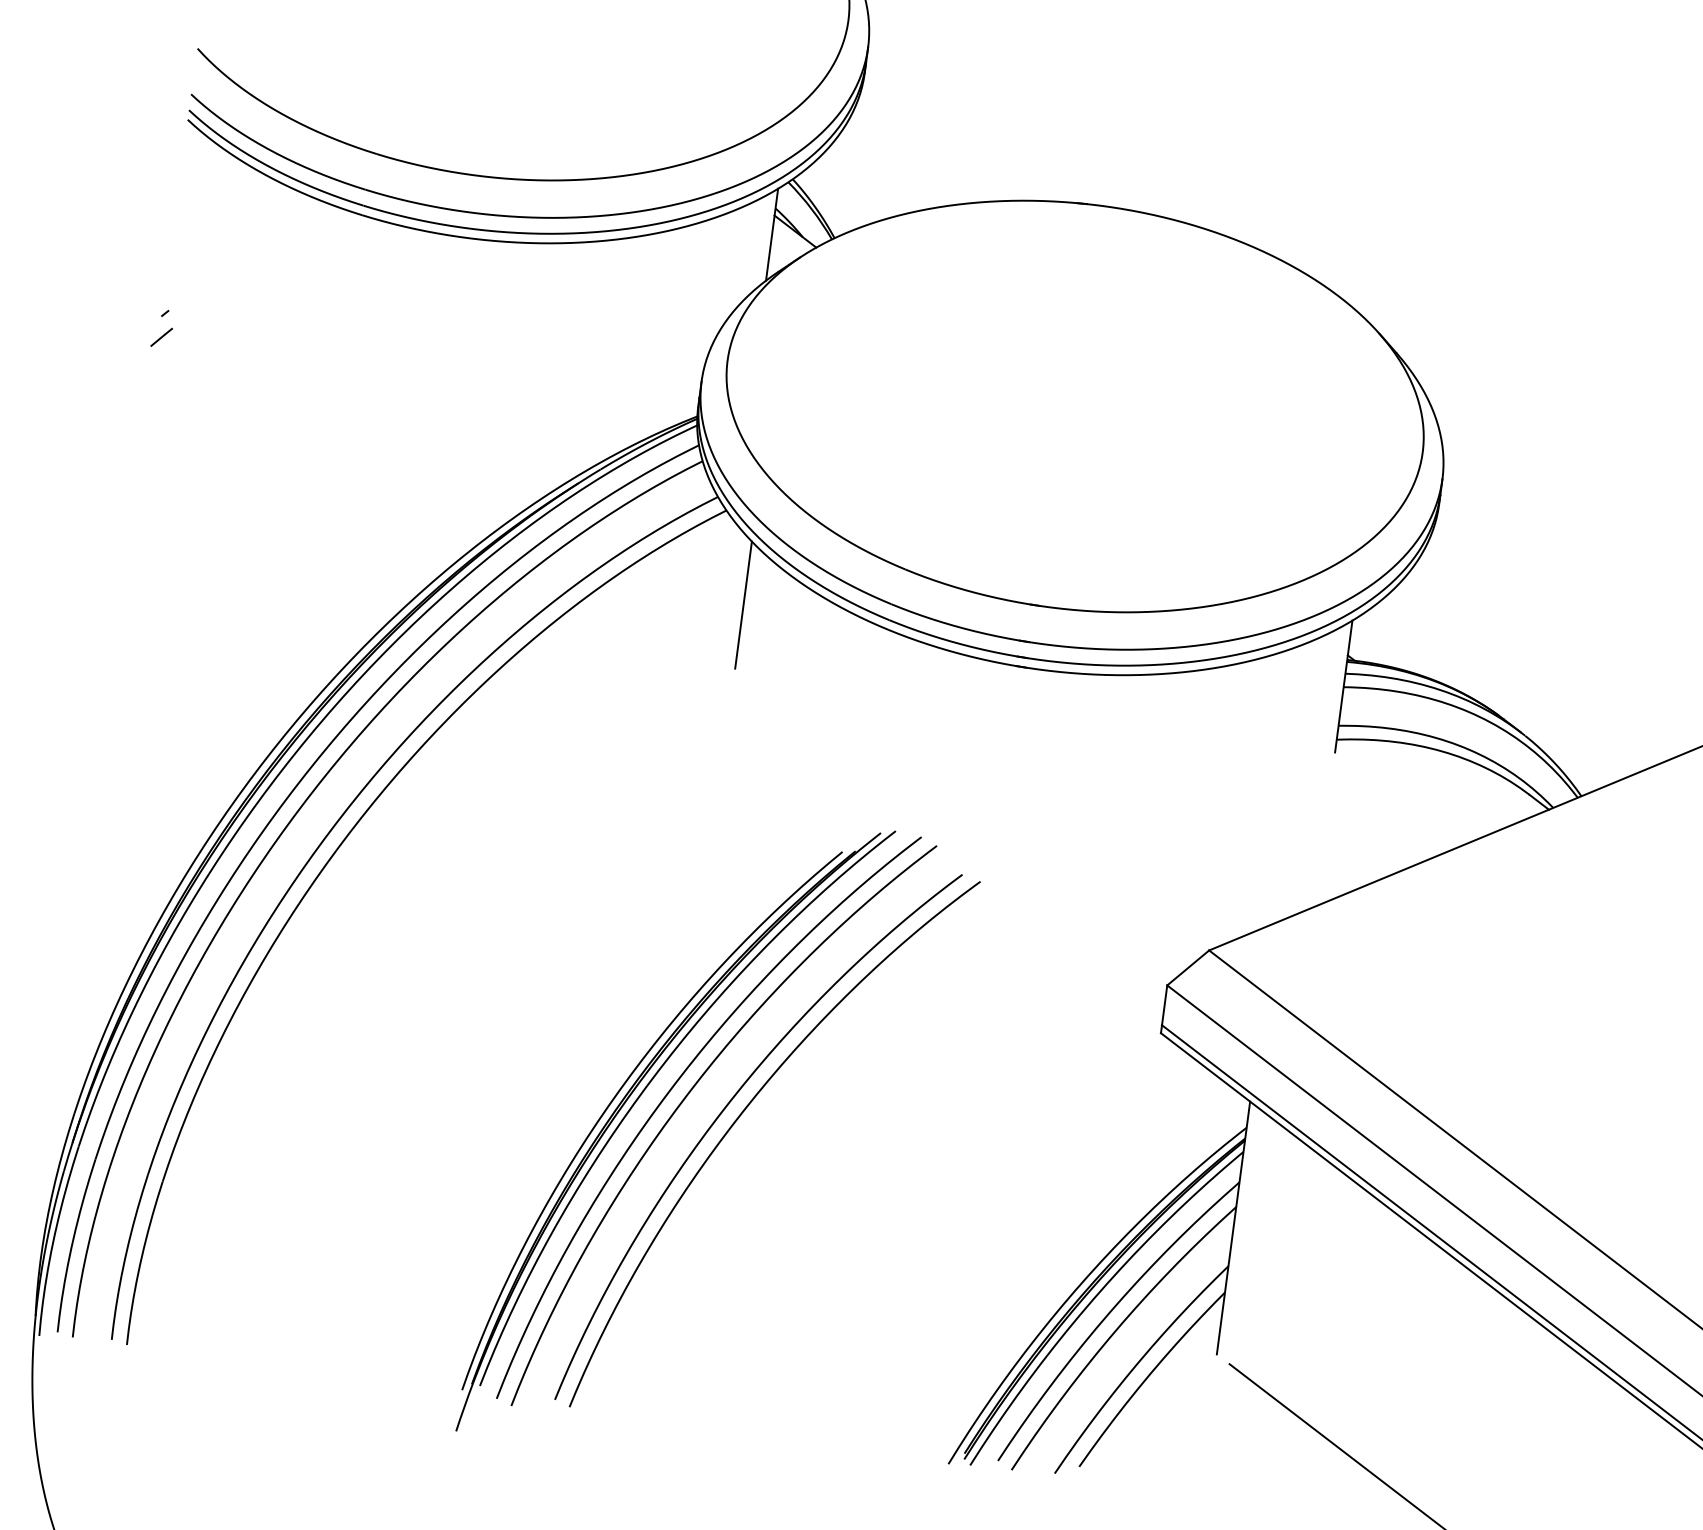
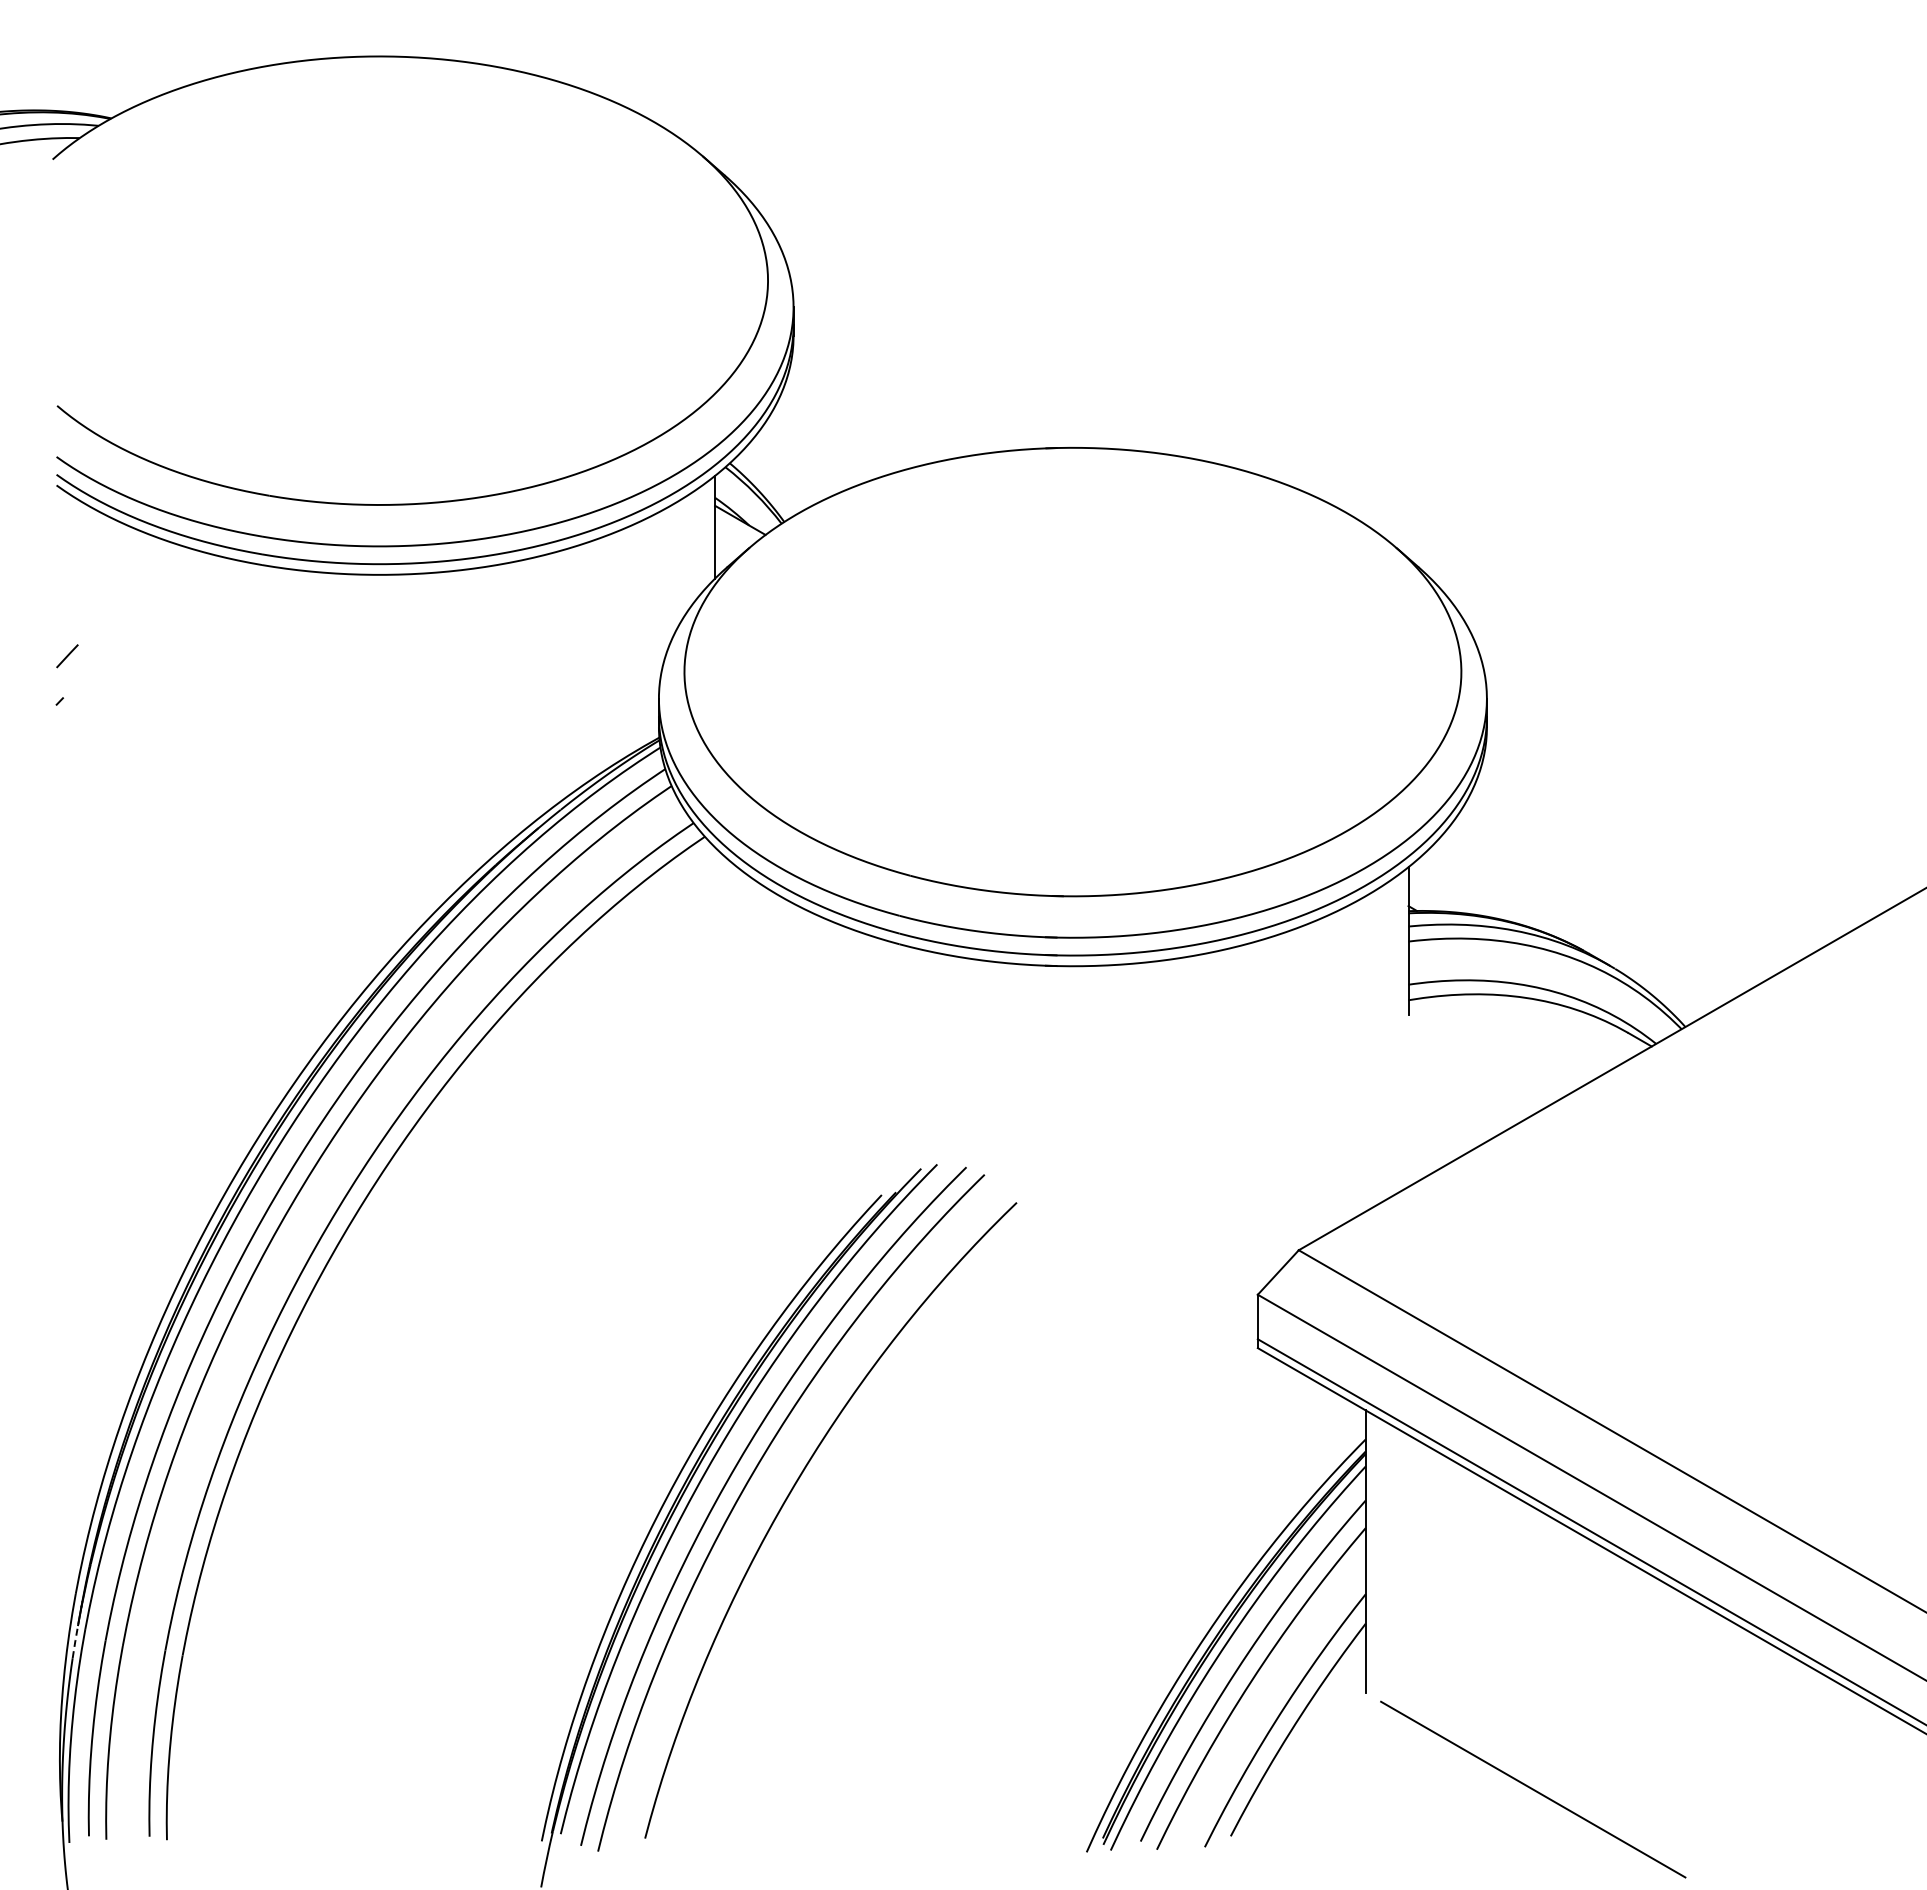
line: (161, 337) -> (67, 656), moved
line: (743, 605) -> (737, 938), removed
curve: (739, 1117) -> (807, 1501), removed
line: (68, 1154) -> (75, 1639), solid -> dashed

